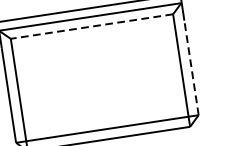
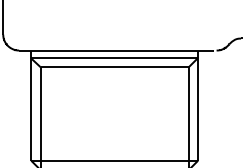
line: (91, 26) -> (114, 67), dashed -> solid
line: (192, 67) -> (198, 117), dashed -> solid

